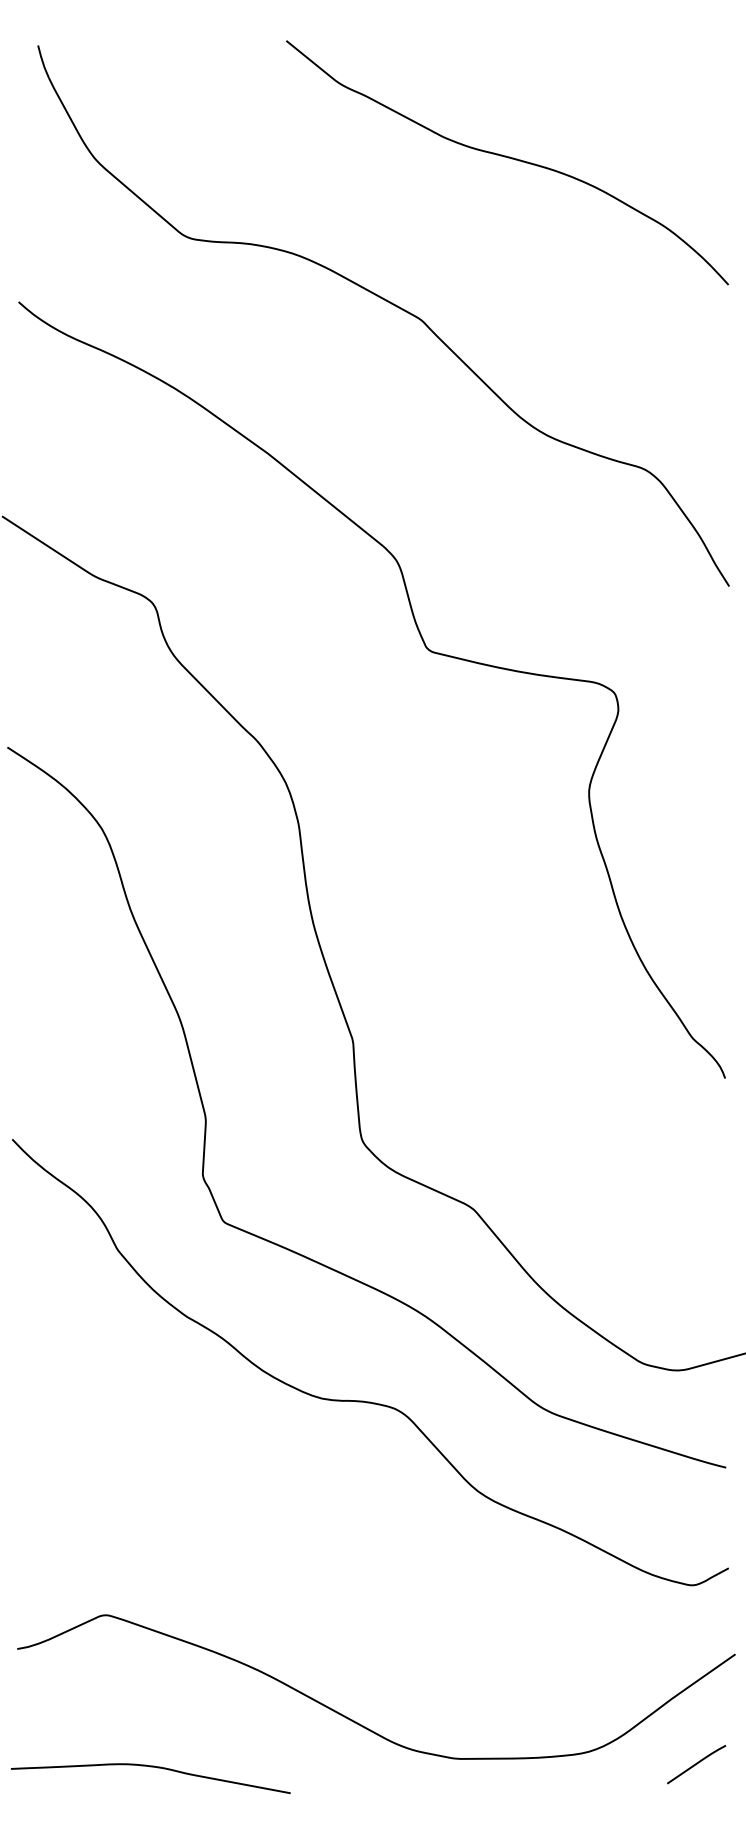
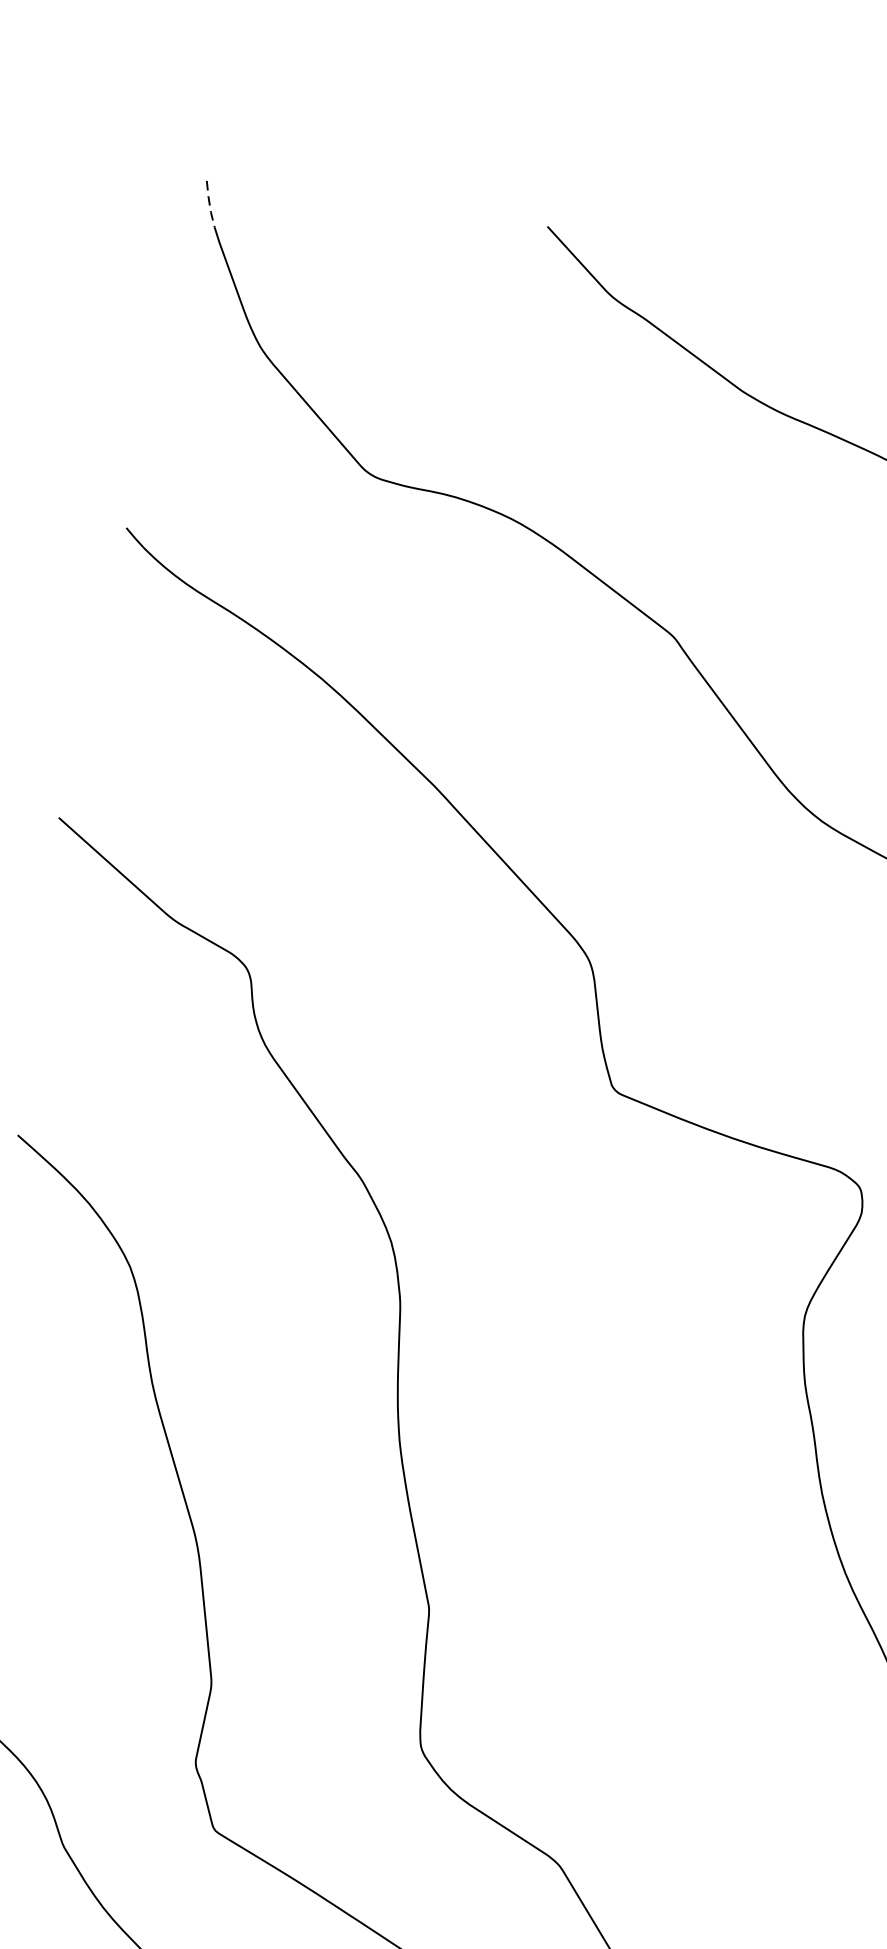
line: (42, 61) -> (209, 203), solid -> dashed

